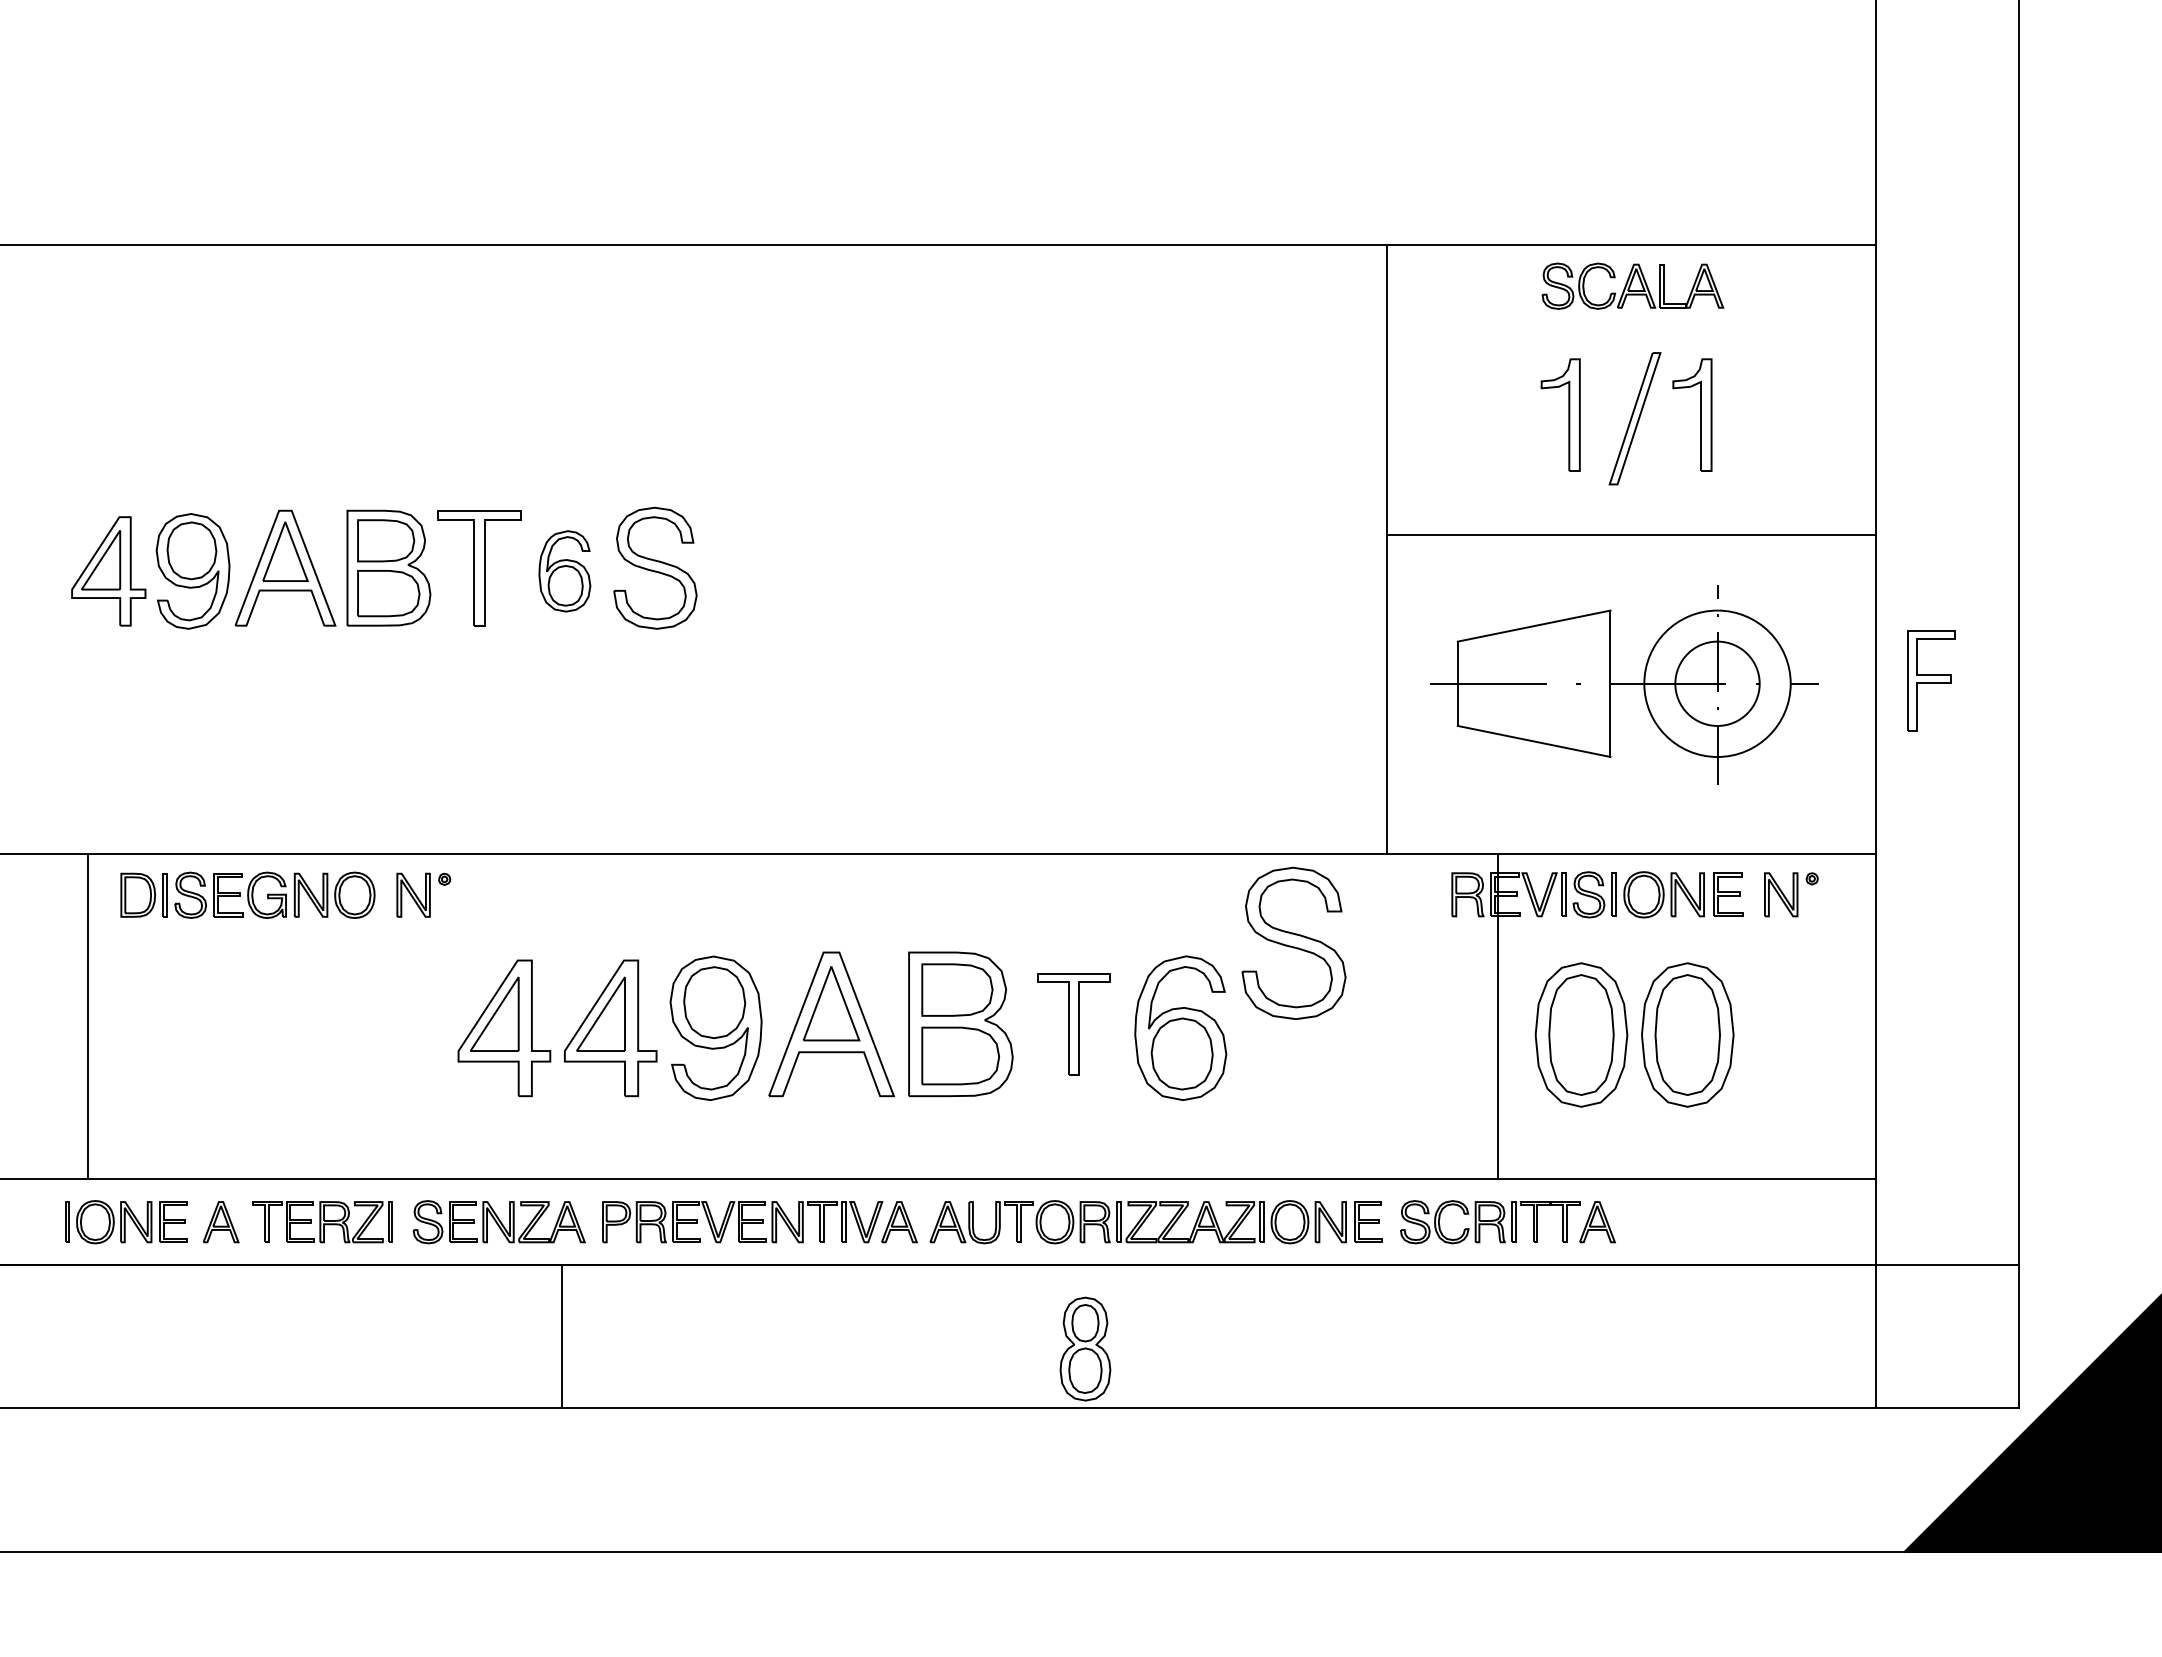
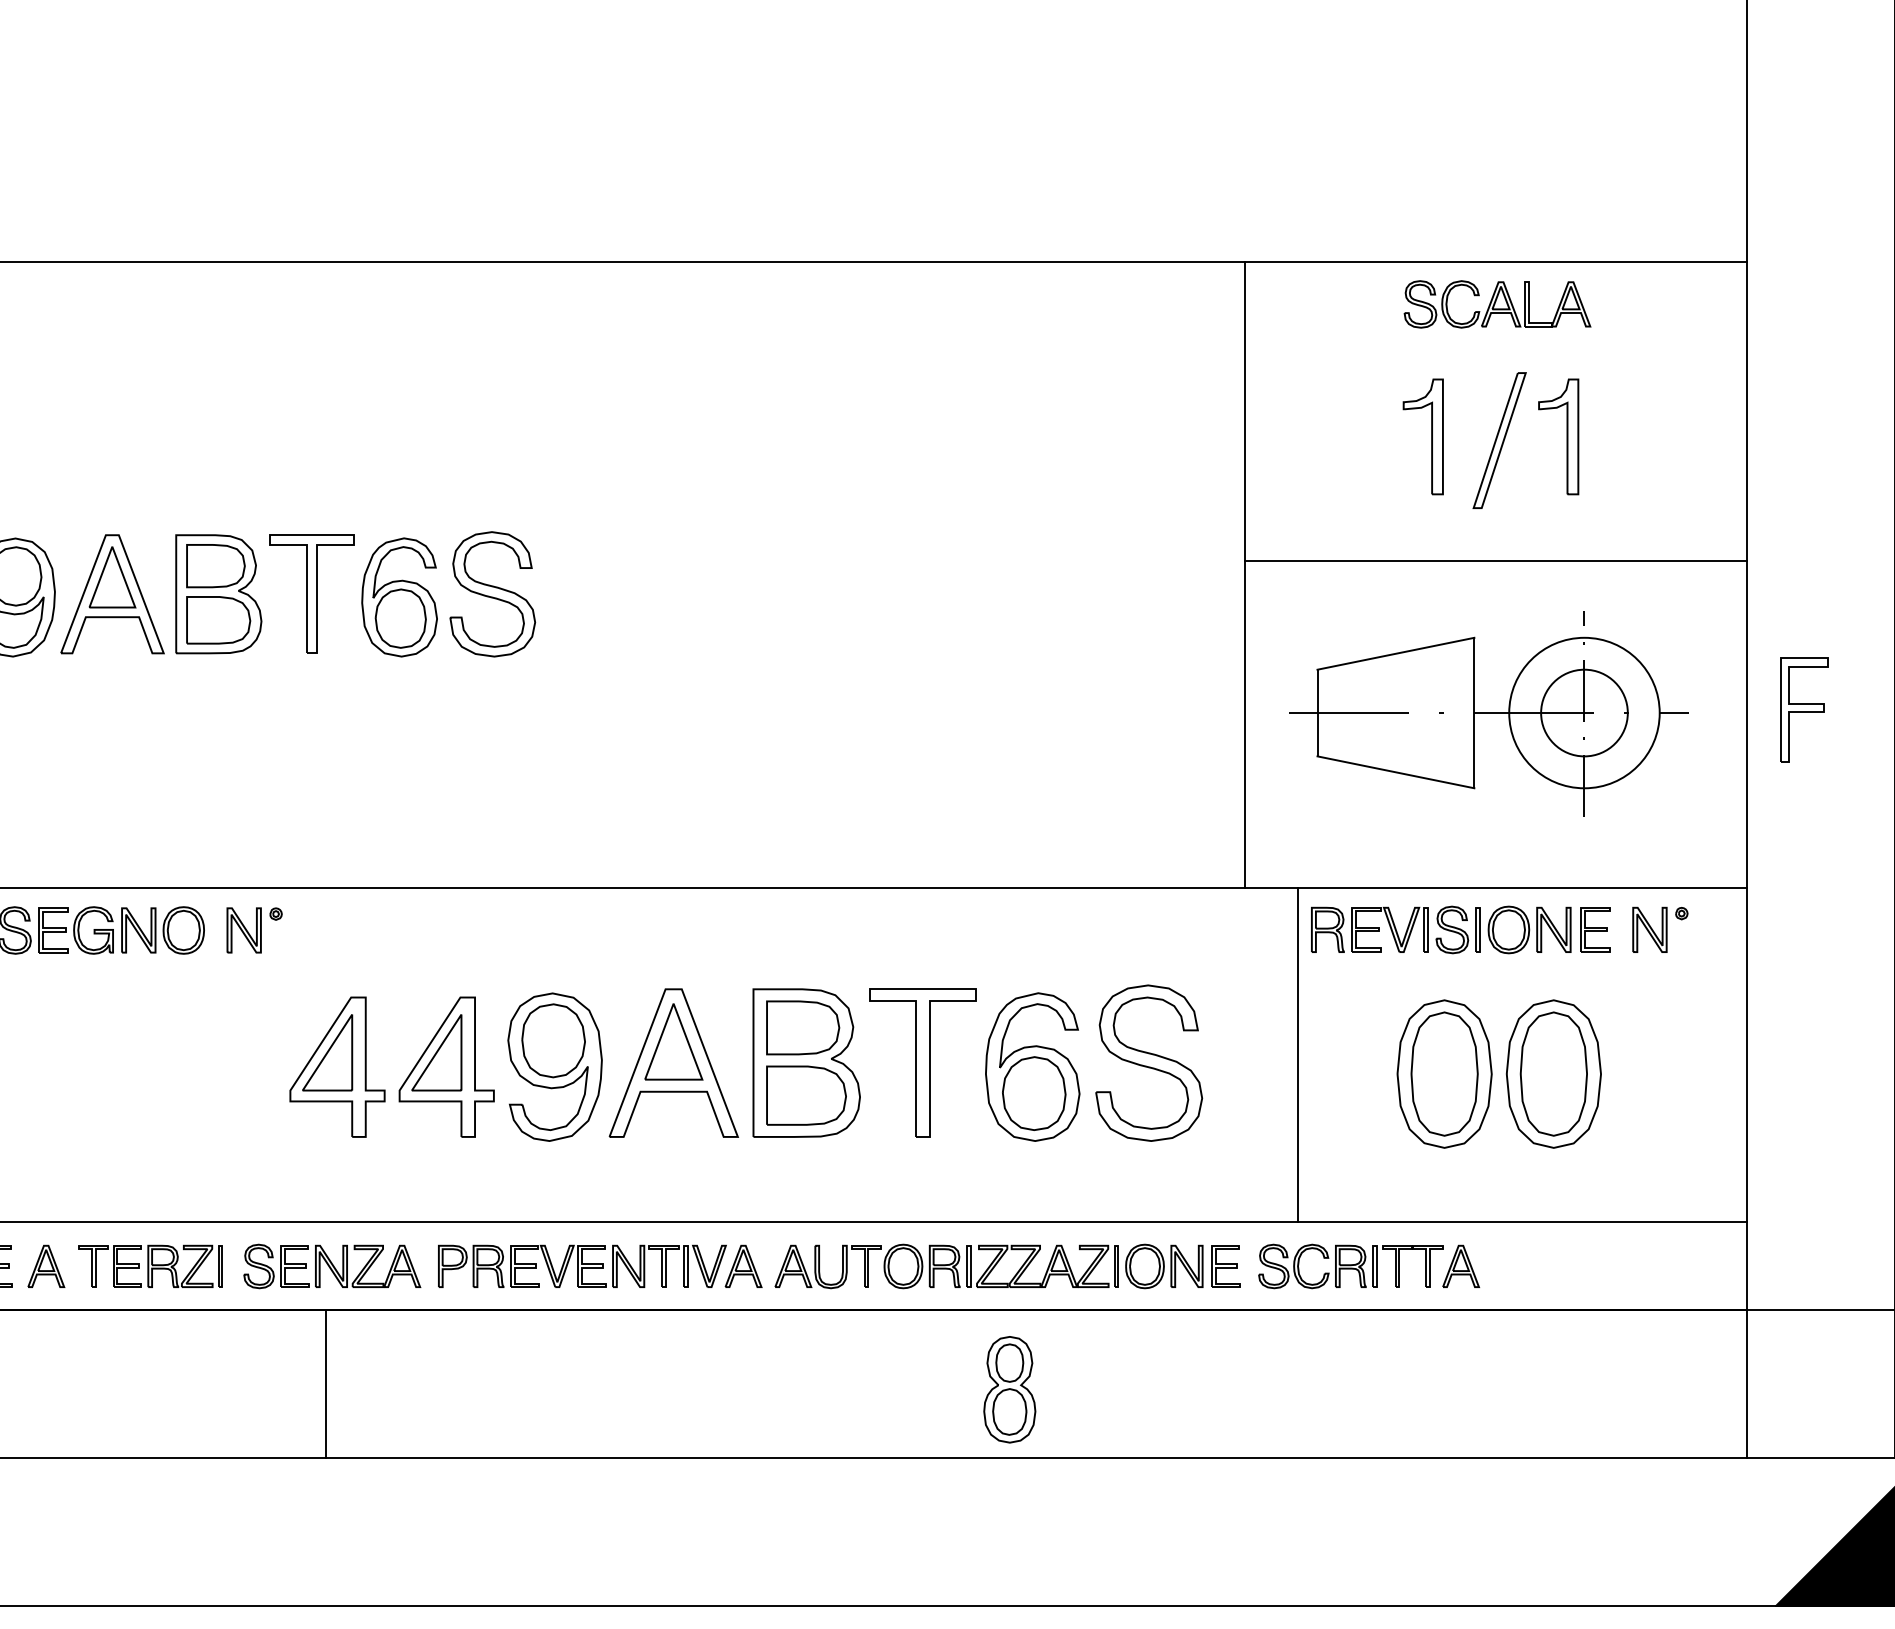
part: (564, 571) -> (399, 597), size x1.43
part: (1293, 942) -> (1148, 1062), moved
line: (1497, 1015) -> (1297, 1054), moved
part: (1073, 1024) -> (922, 1063), size x1.43
line: (561, 1336) -> (325, 1383), moved
part: (1085, 1348) -> (1009, 1389), moved

